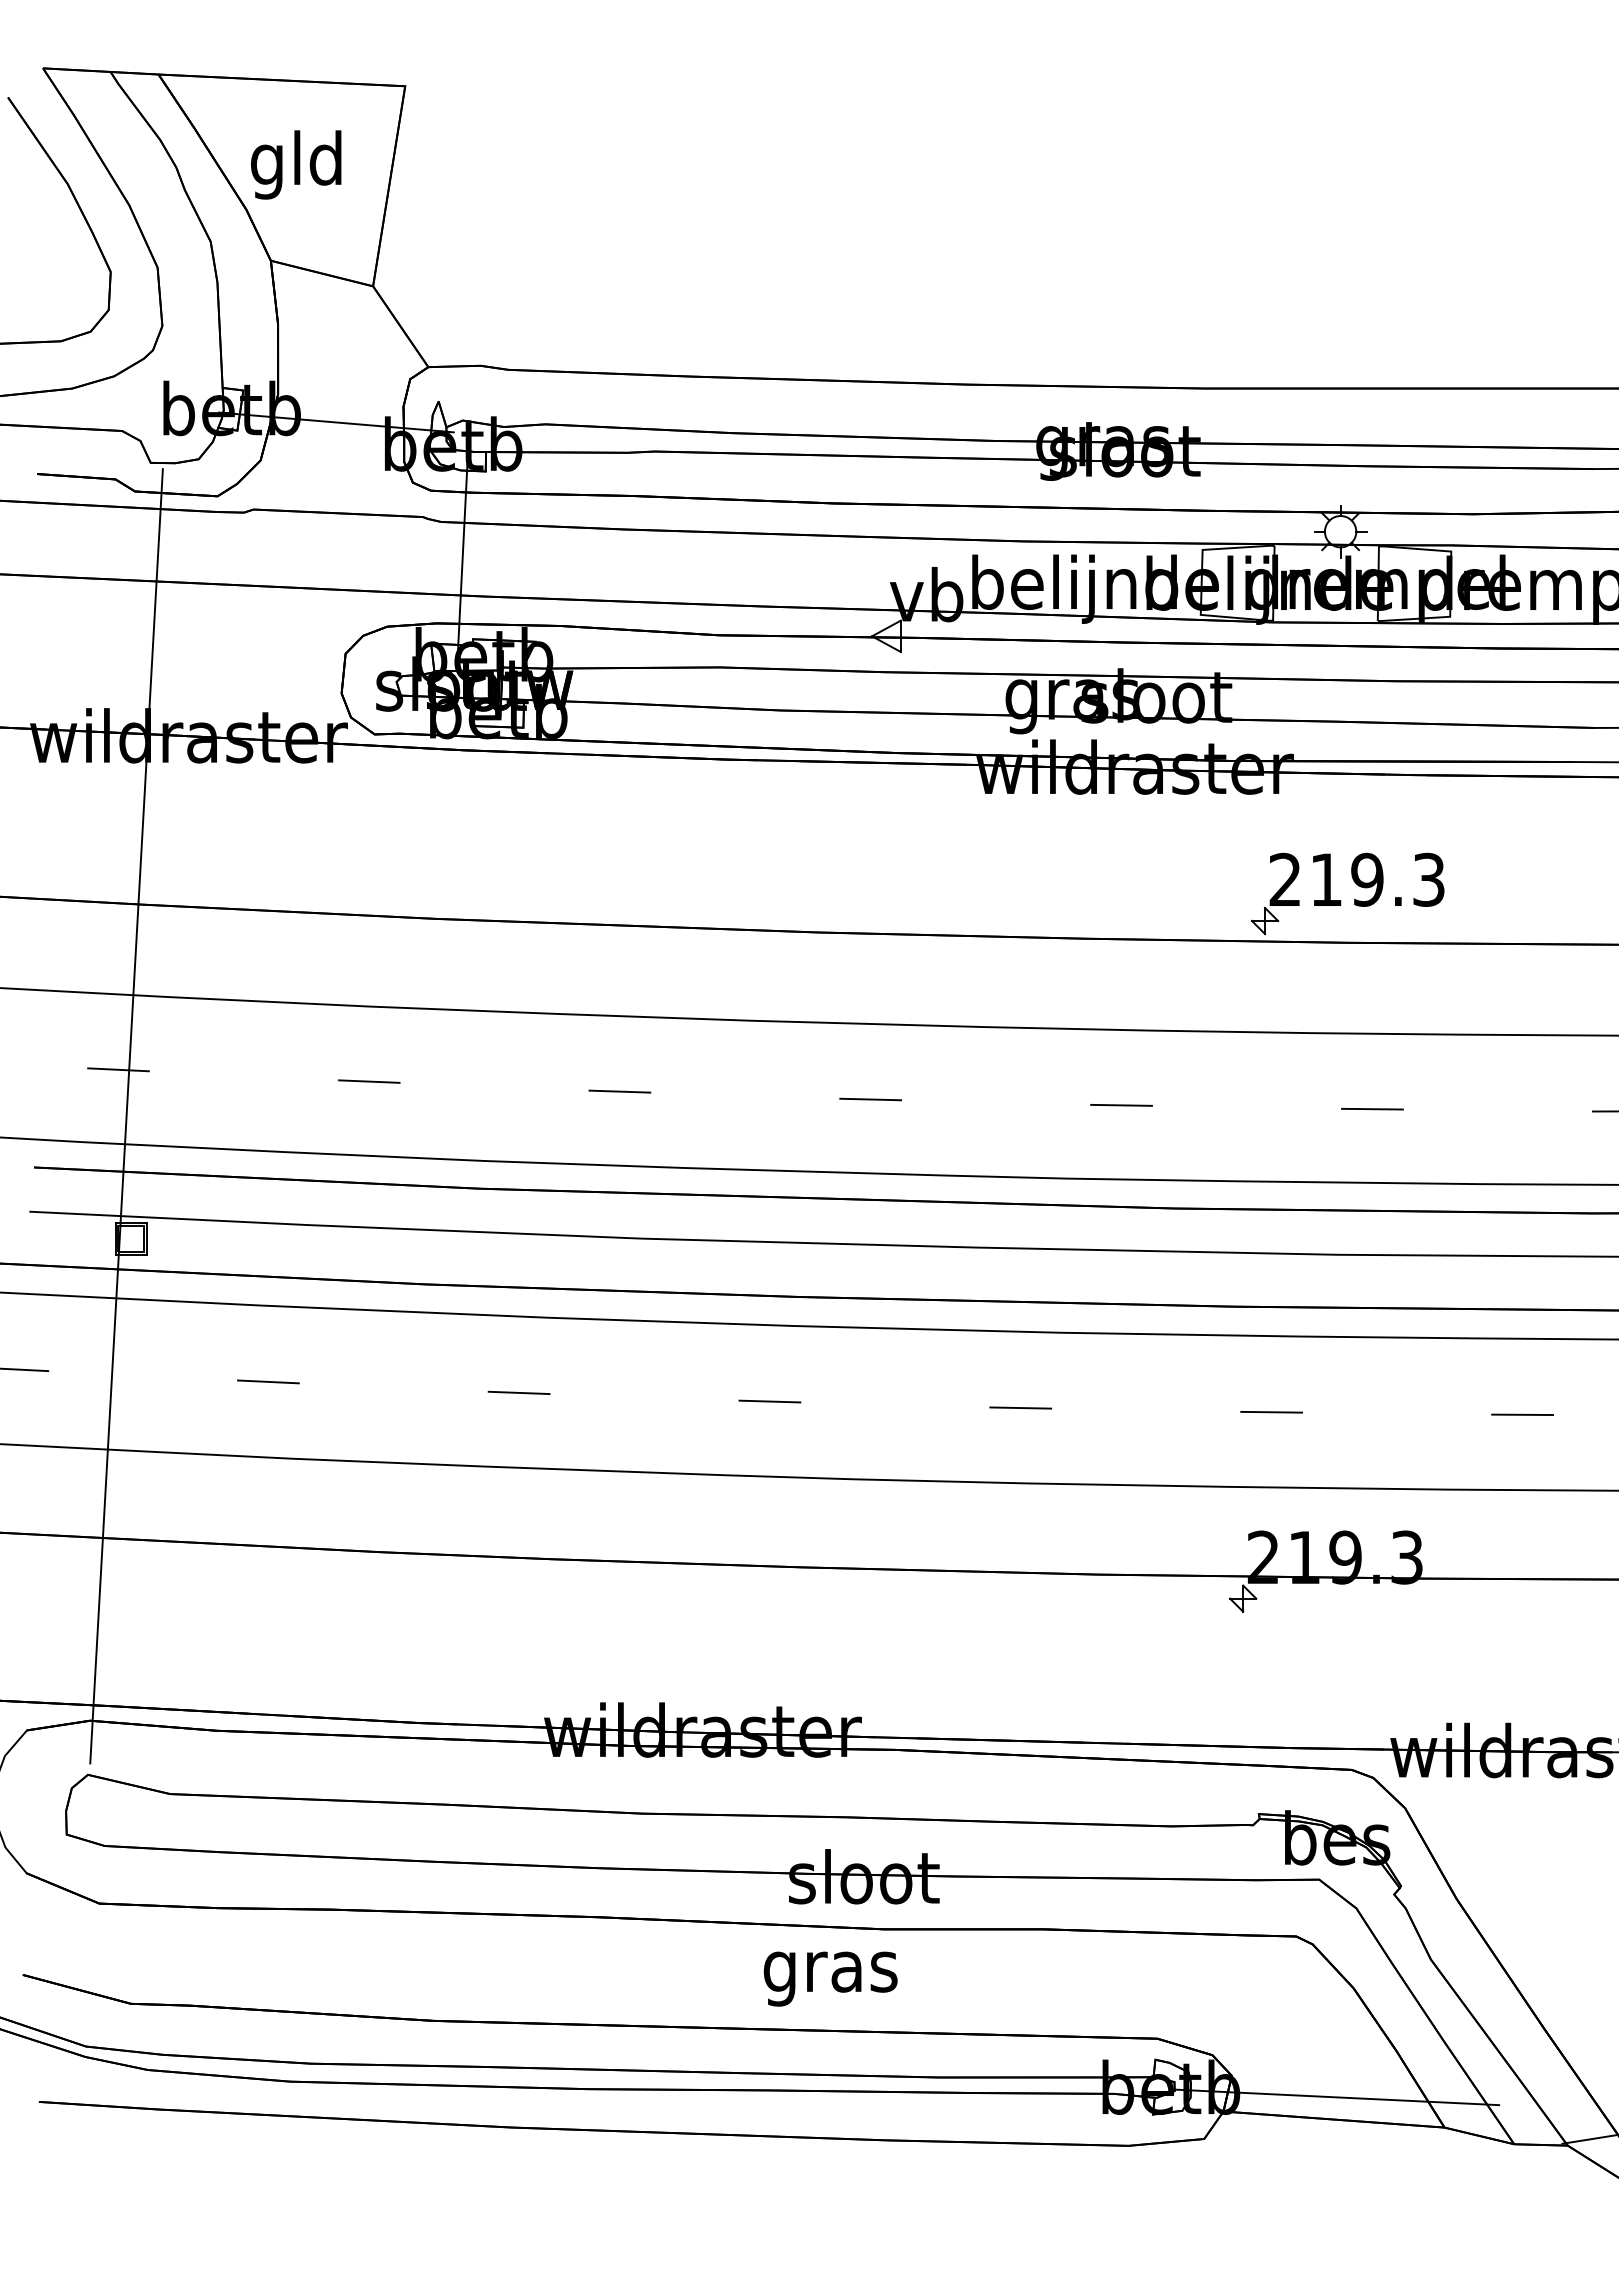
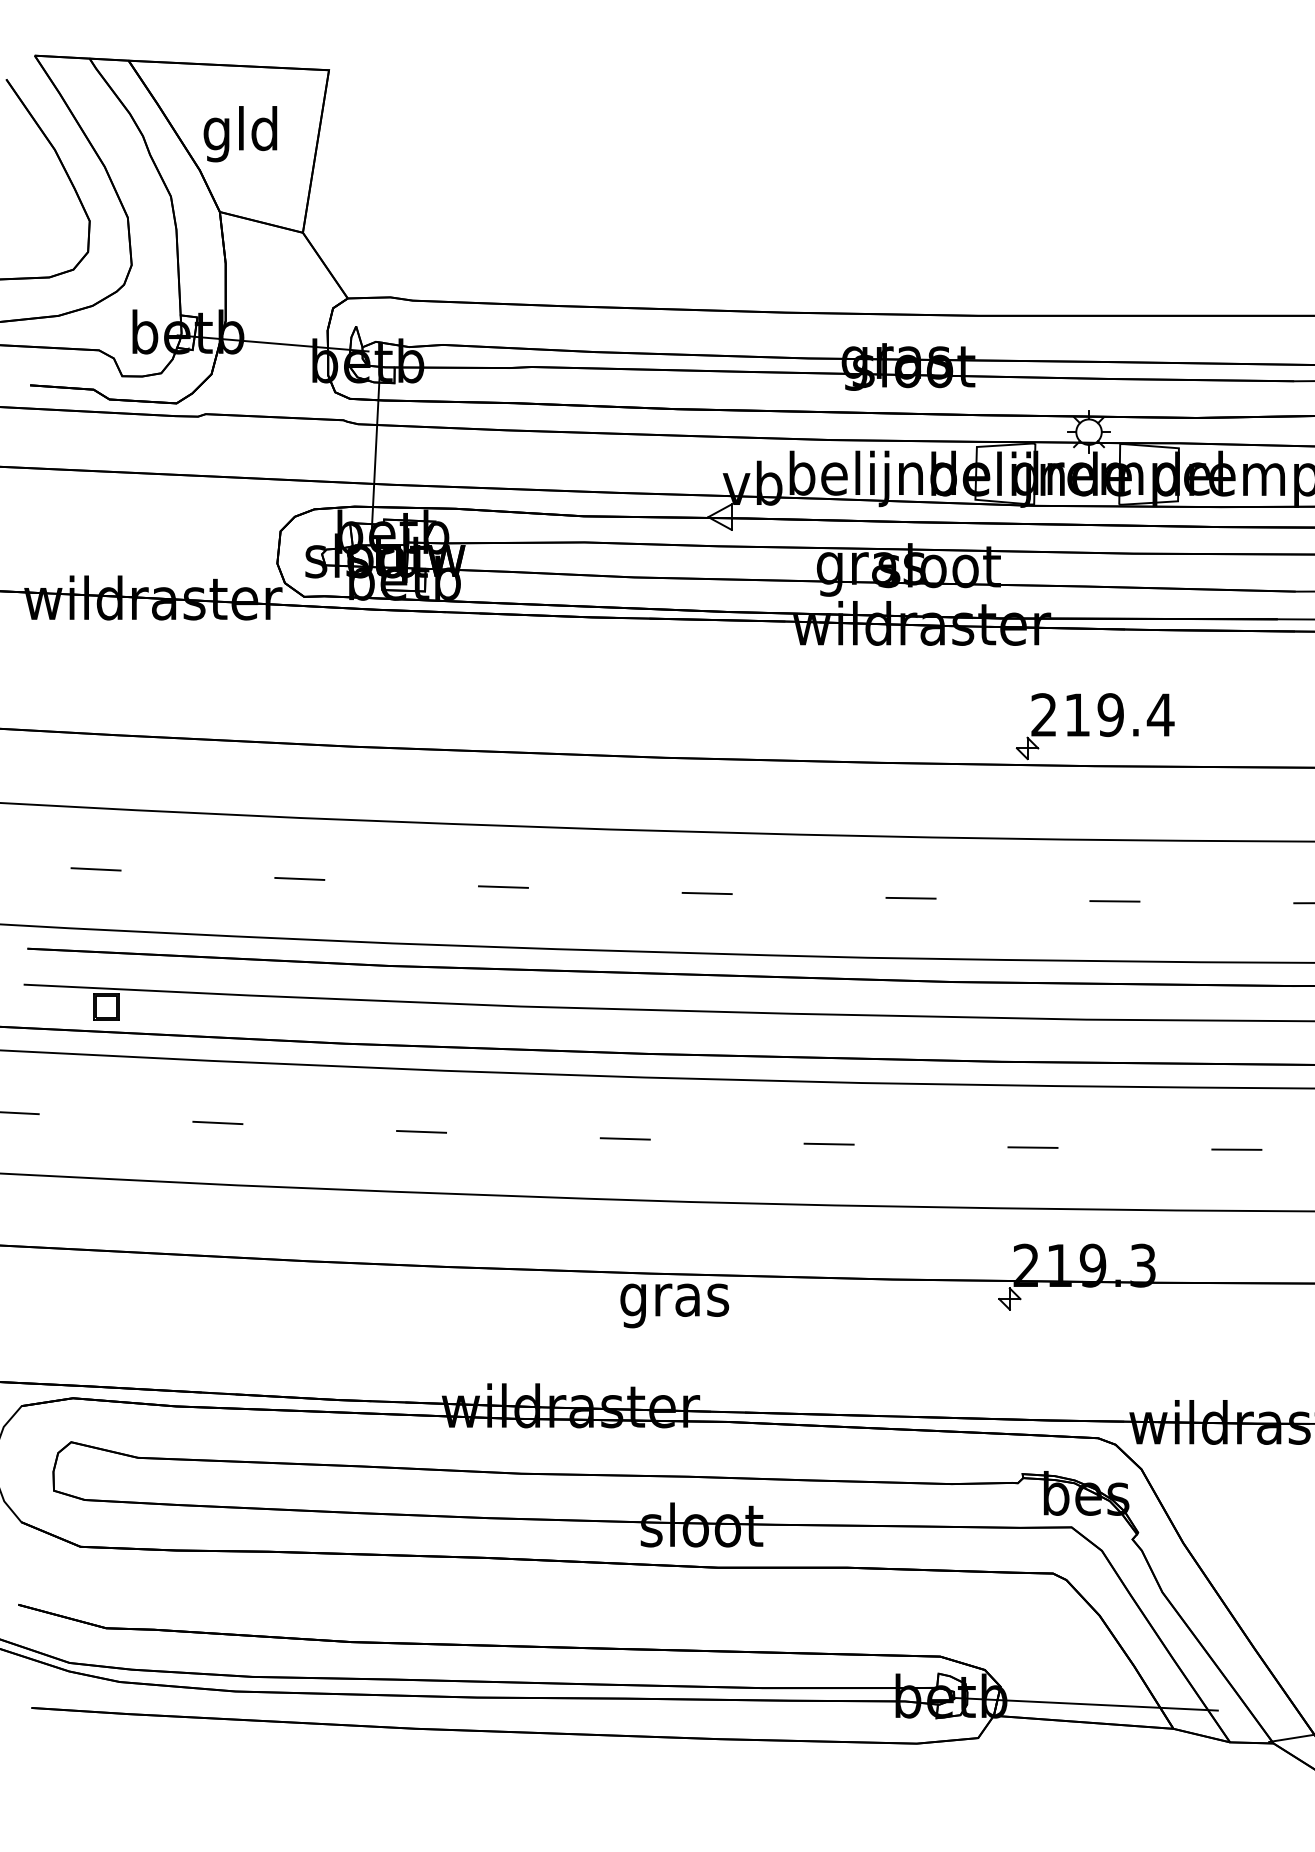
text: (1428, 879) -> (1160, 714), 219.3 -> 219.4
line: (126, 1116) -> (102, 907), removed
text: (830, 1978) -> (674, 1305), moved

